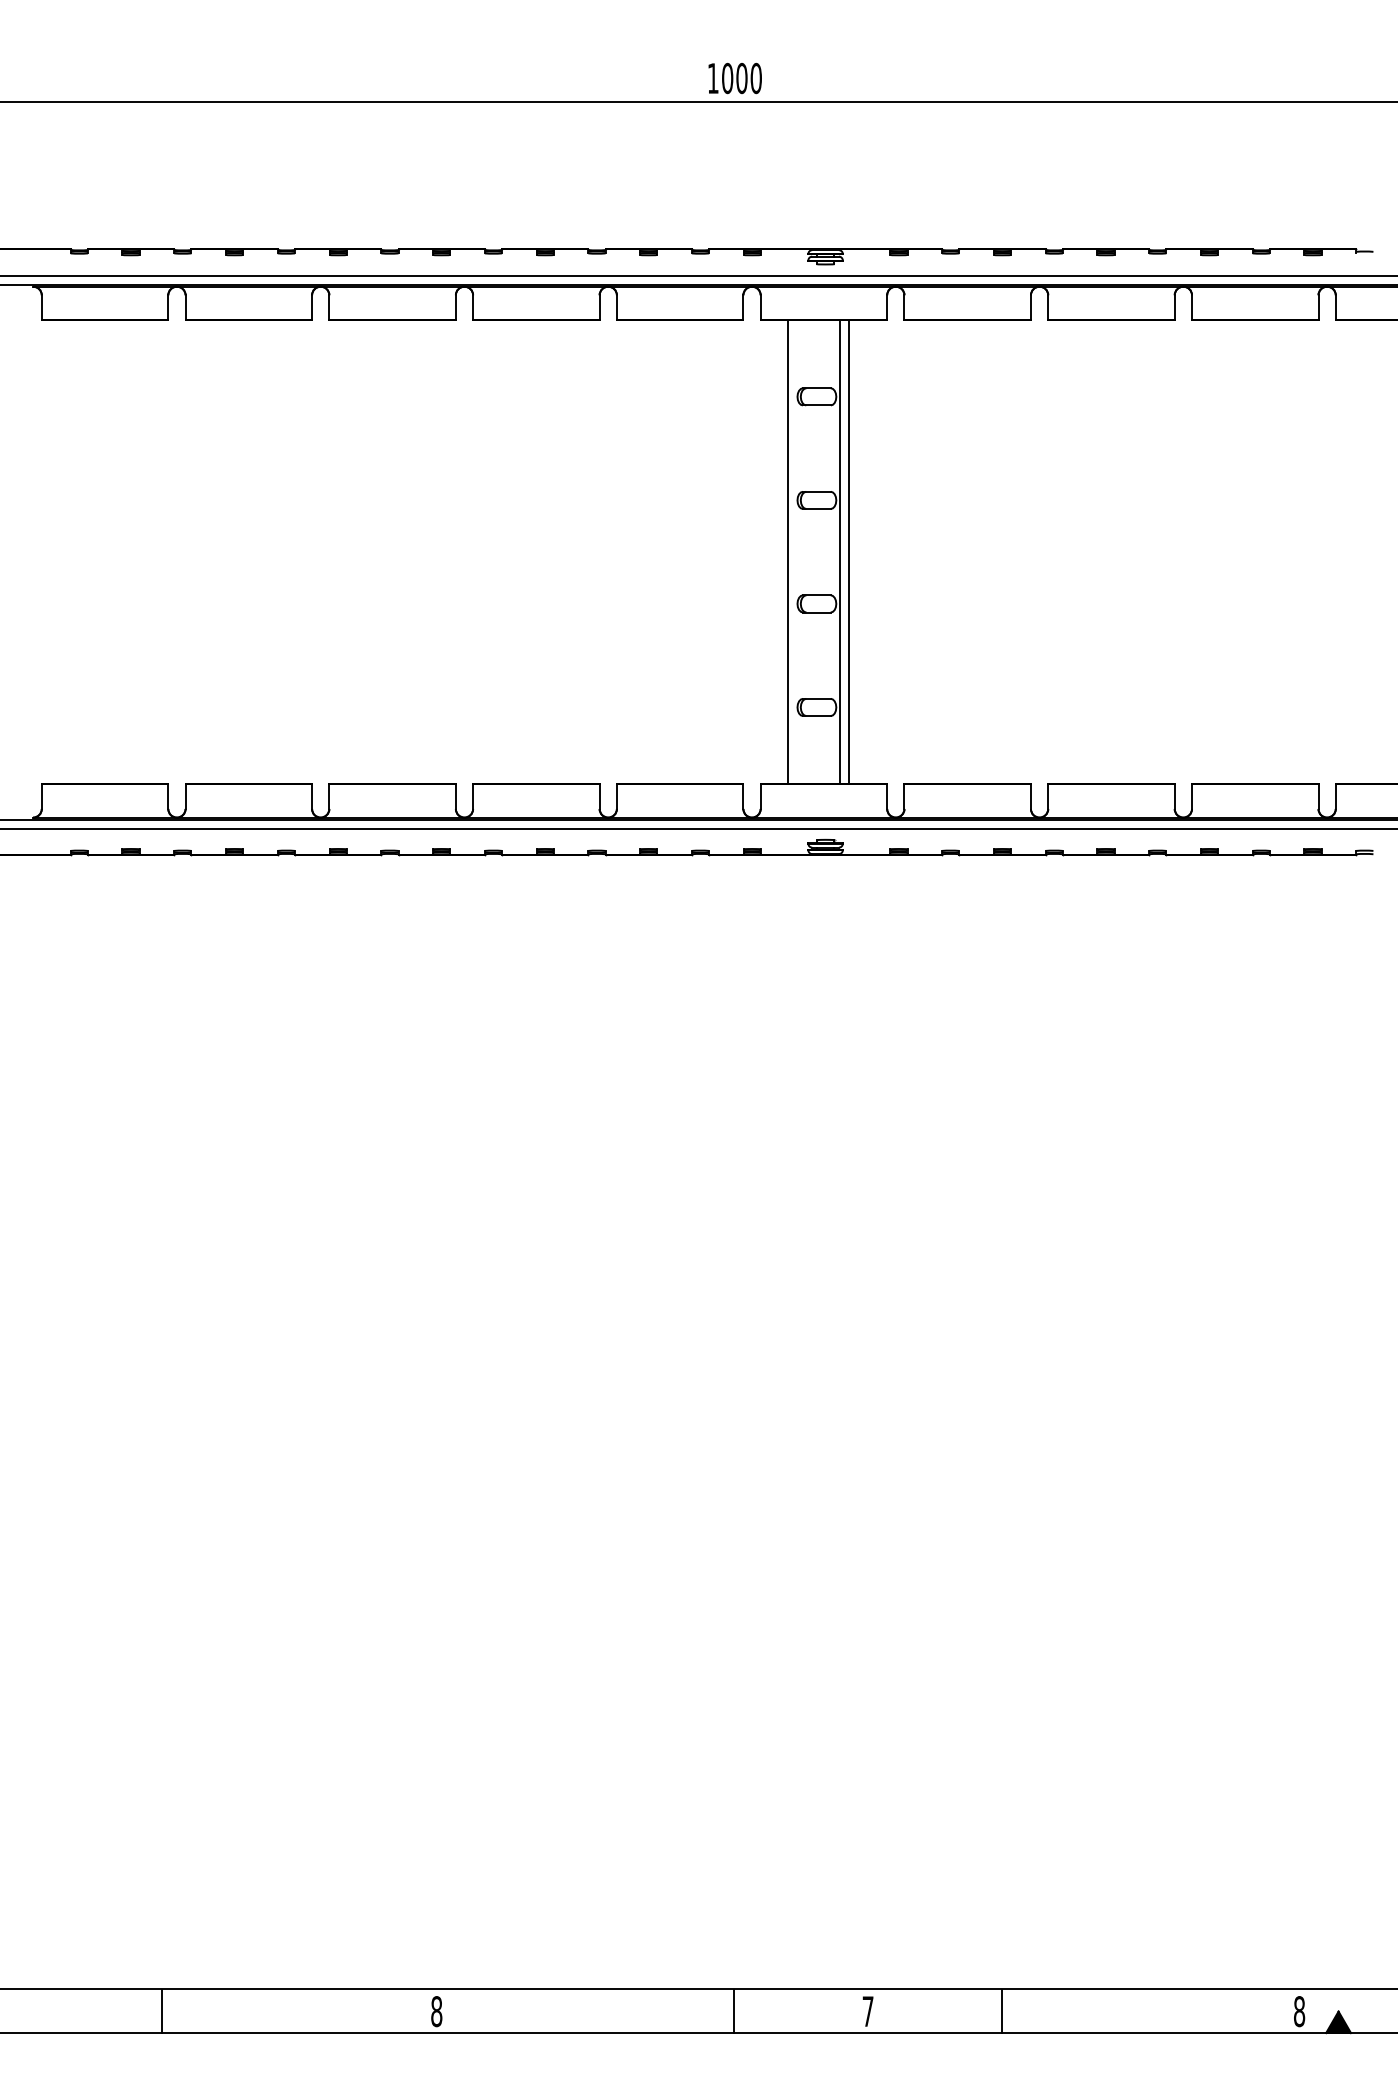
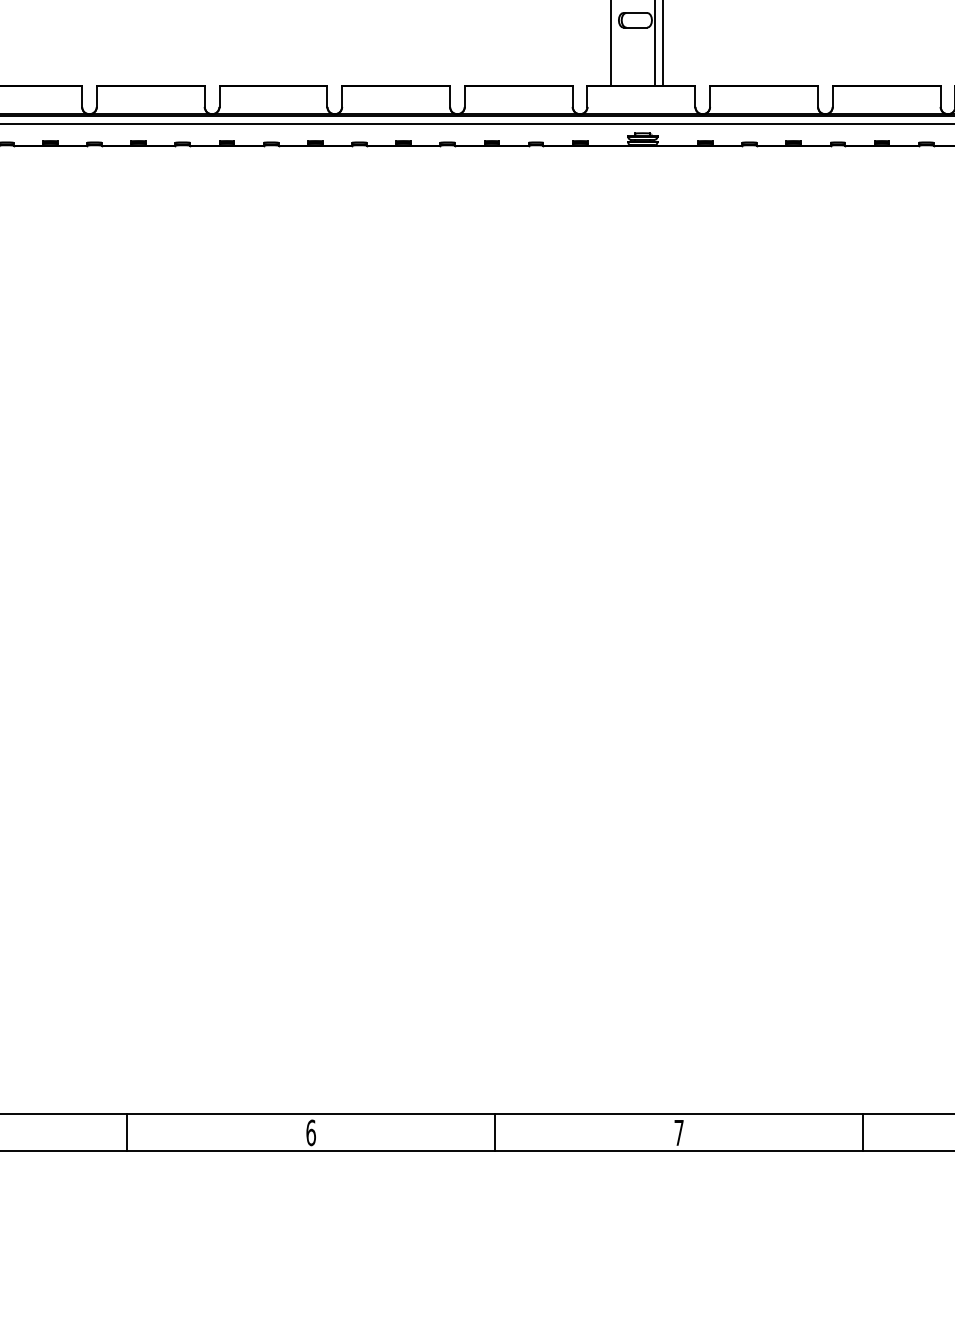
line: (162, 2011) -> (127, 1132), moved
text: (436, 2011) -> (310, 1132), 8 -> 6
line: (733, 2011) -> (495, 1132), moved
line: (1002, 2011) -> (863, 1132), moved

